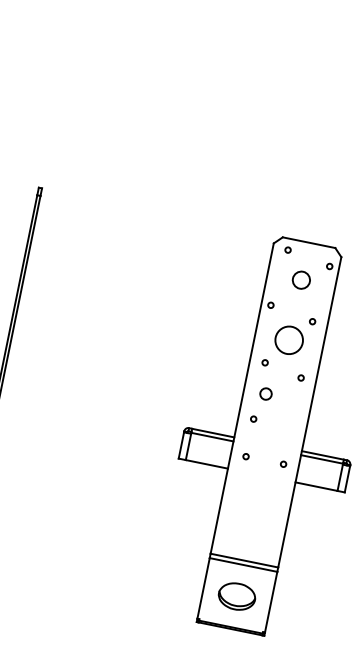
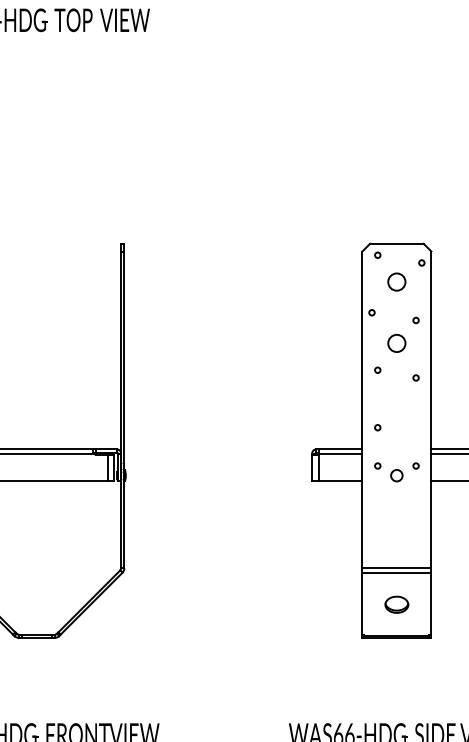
circle: (288, 340) -> (396, 343), size x0.62
circle: (265, 393) -> (396, 475), moved
part: (236, 596) -> (396, 604), size x0.62

